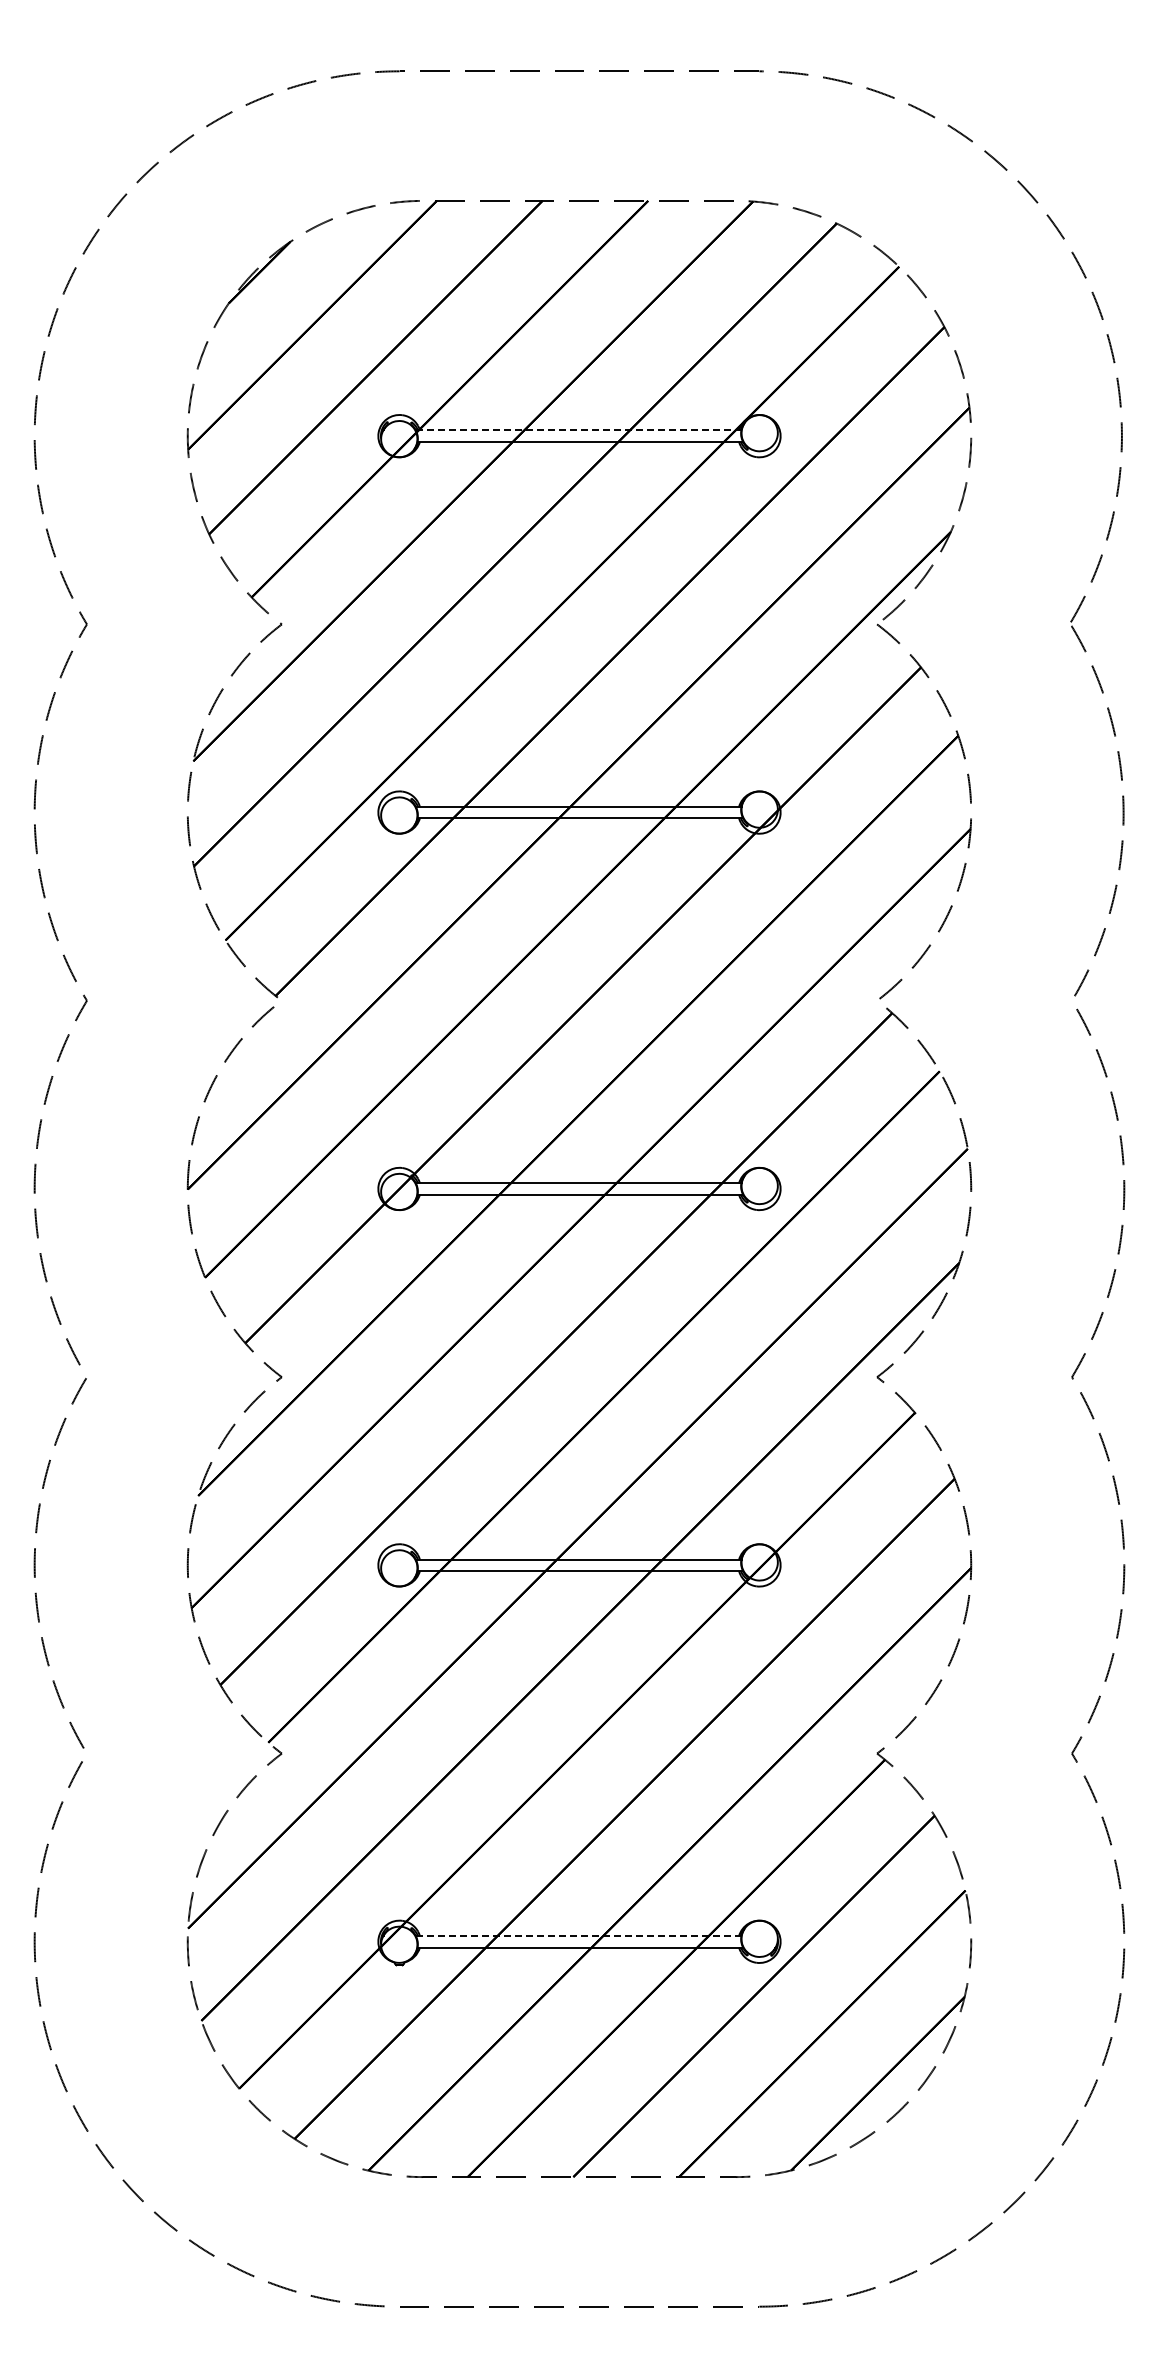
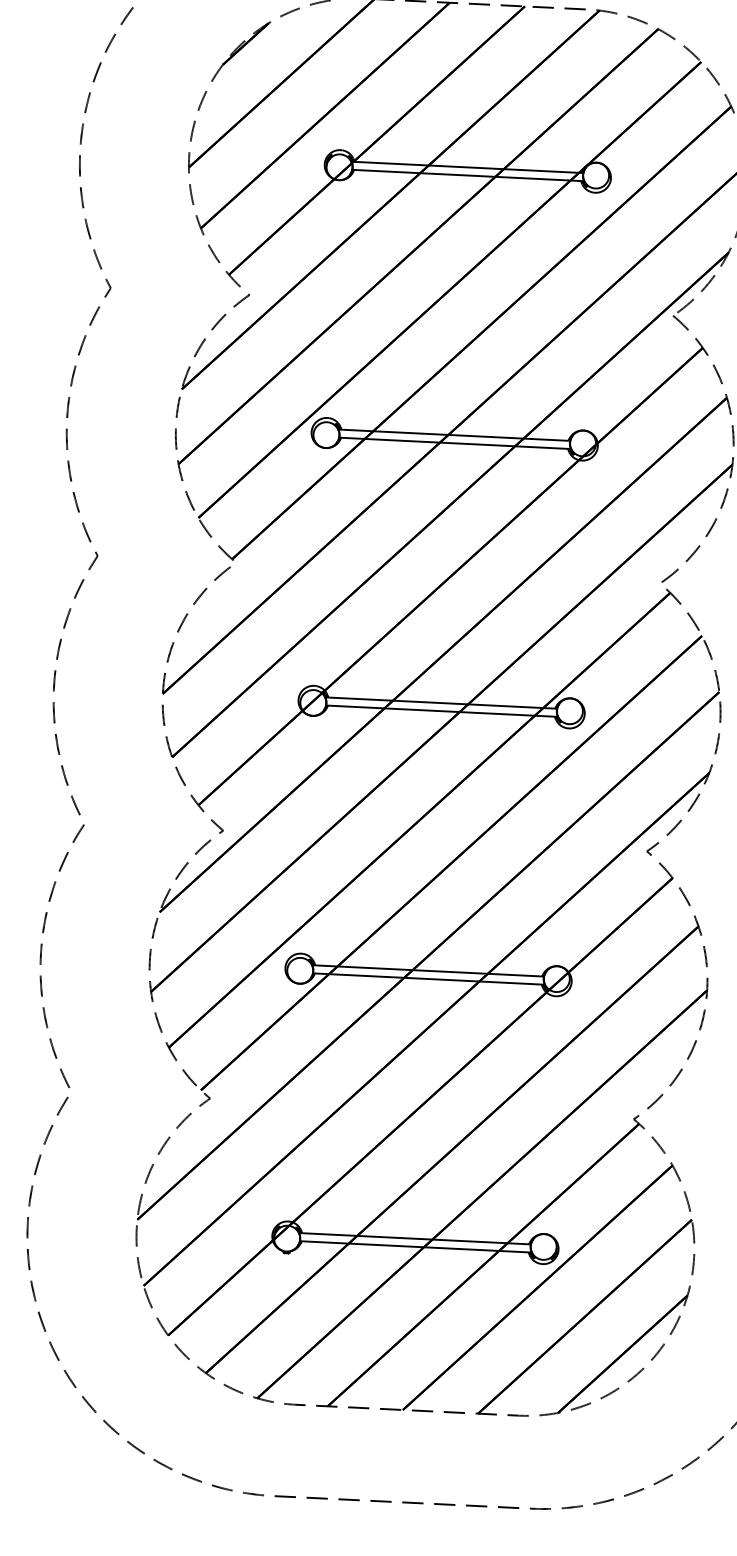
line: (578, 430) -> (467, 167), dashed -> solid
line: (578, 1936) -> (414, 1238), dashed -> solid

